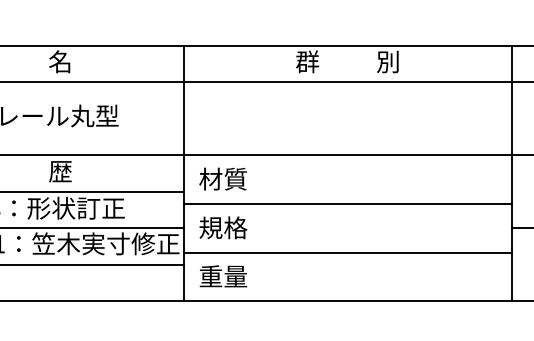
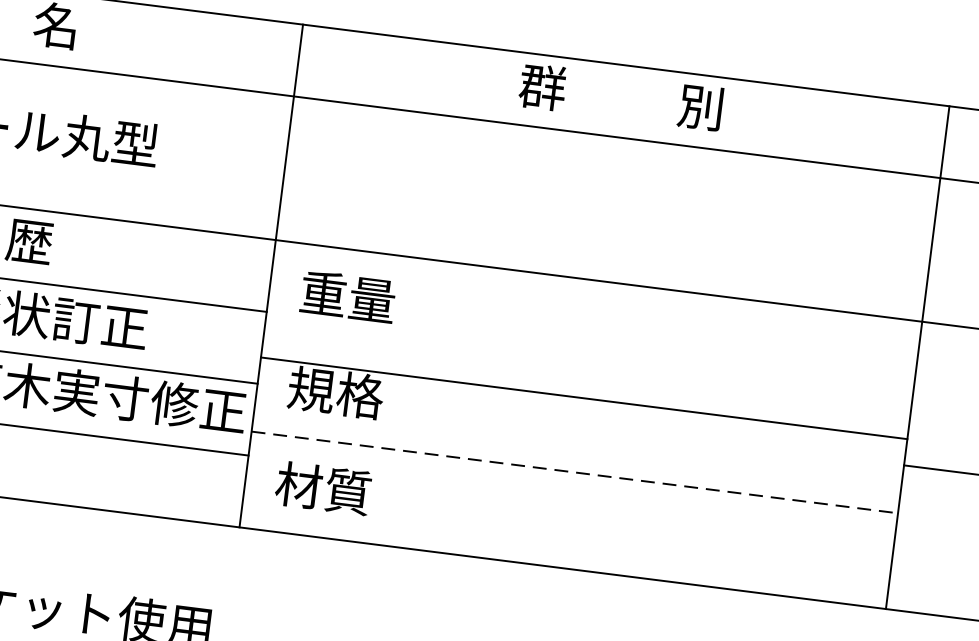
text: (223, 178) -> (348, 295), 材質 -> 重量
line: (347, 203) -> (583, 397), moved
line: (348, 252) -> (575, 472), solid -> dashed
text: (223, 276) -> (324, 488), 重量 -> 材質

